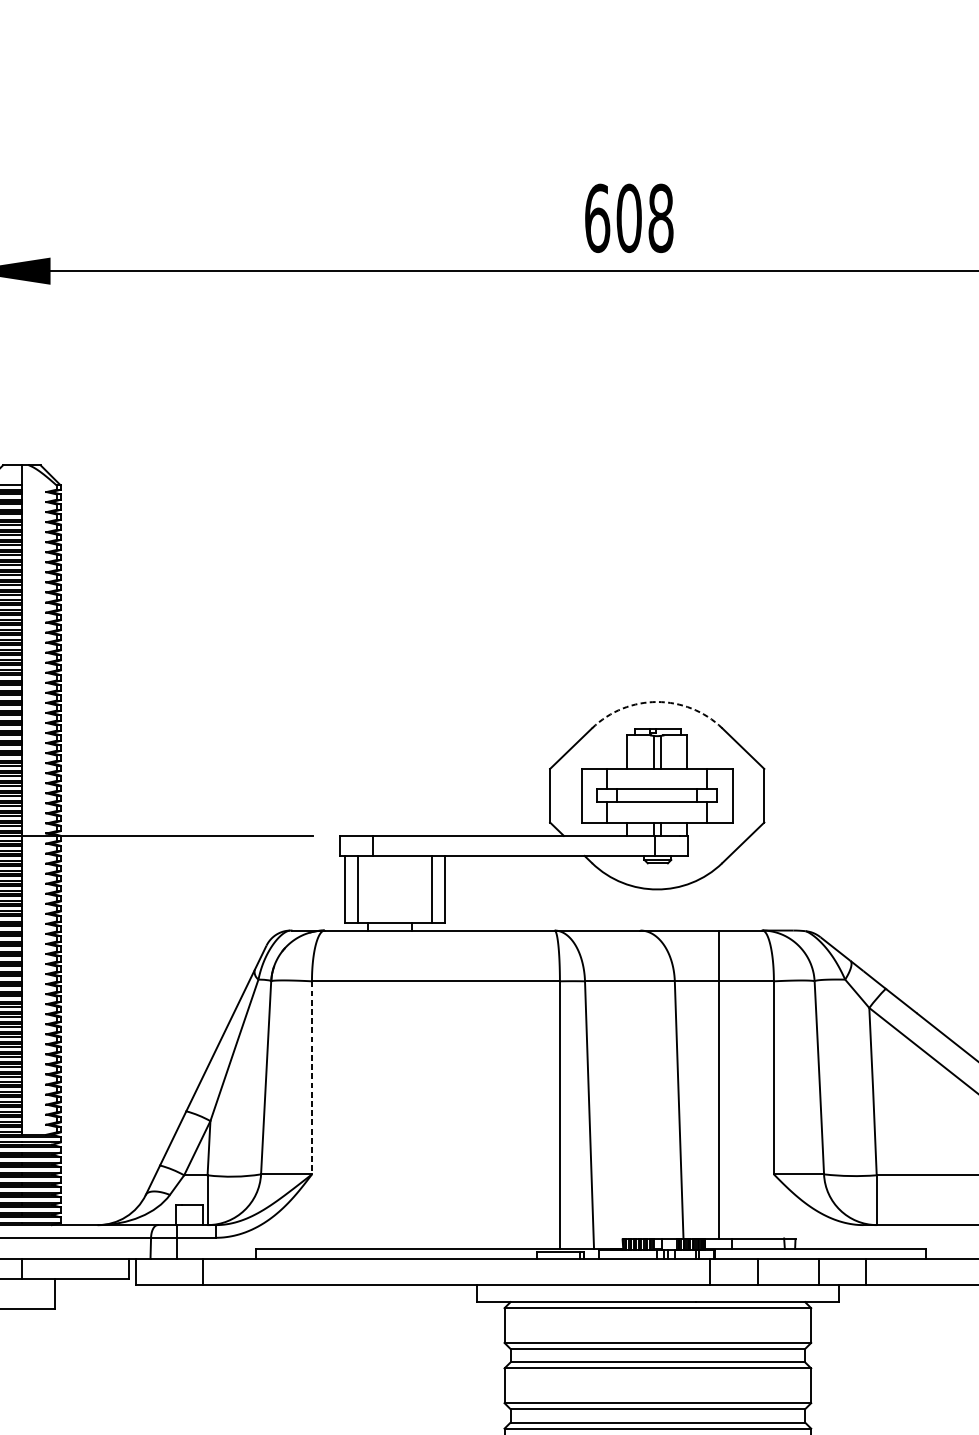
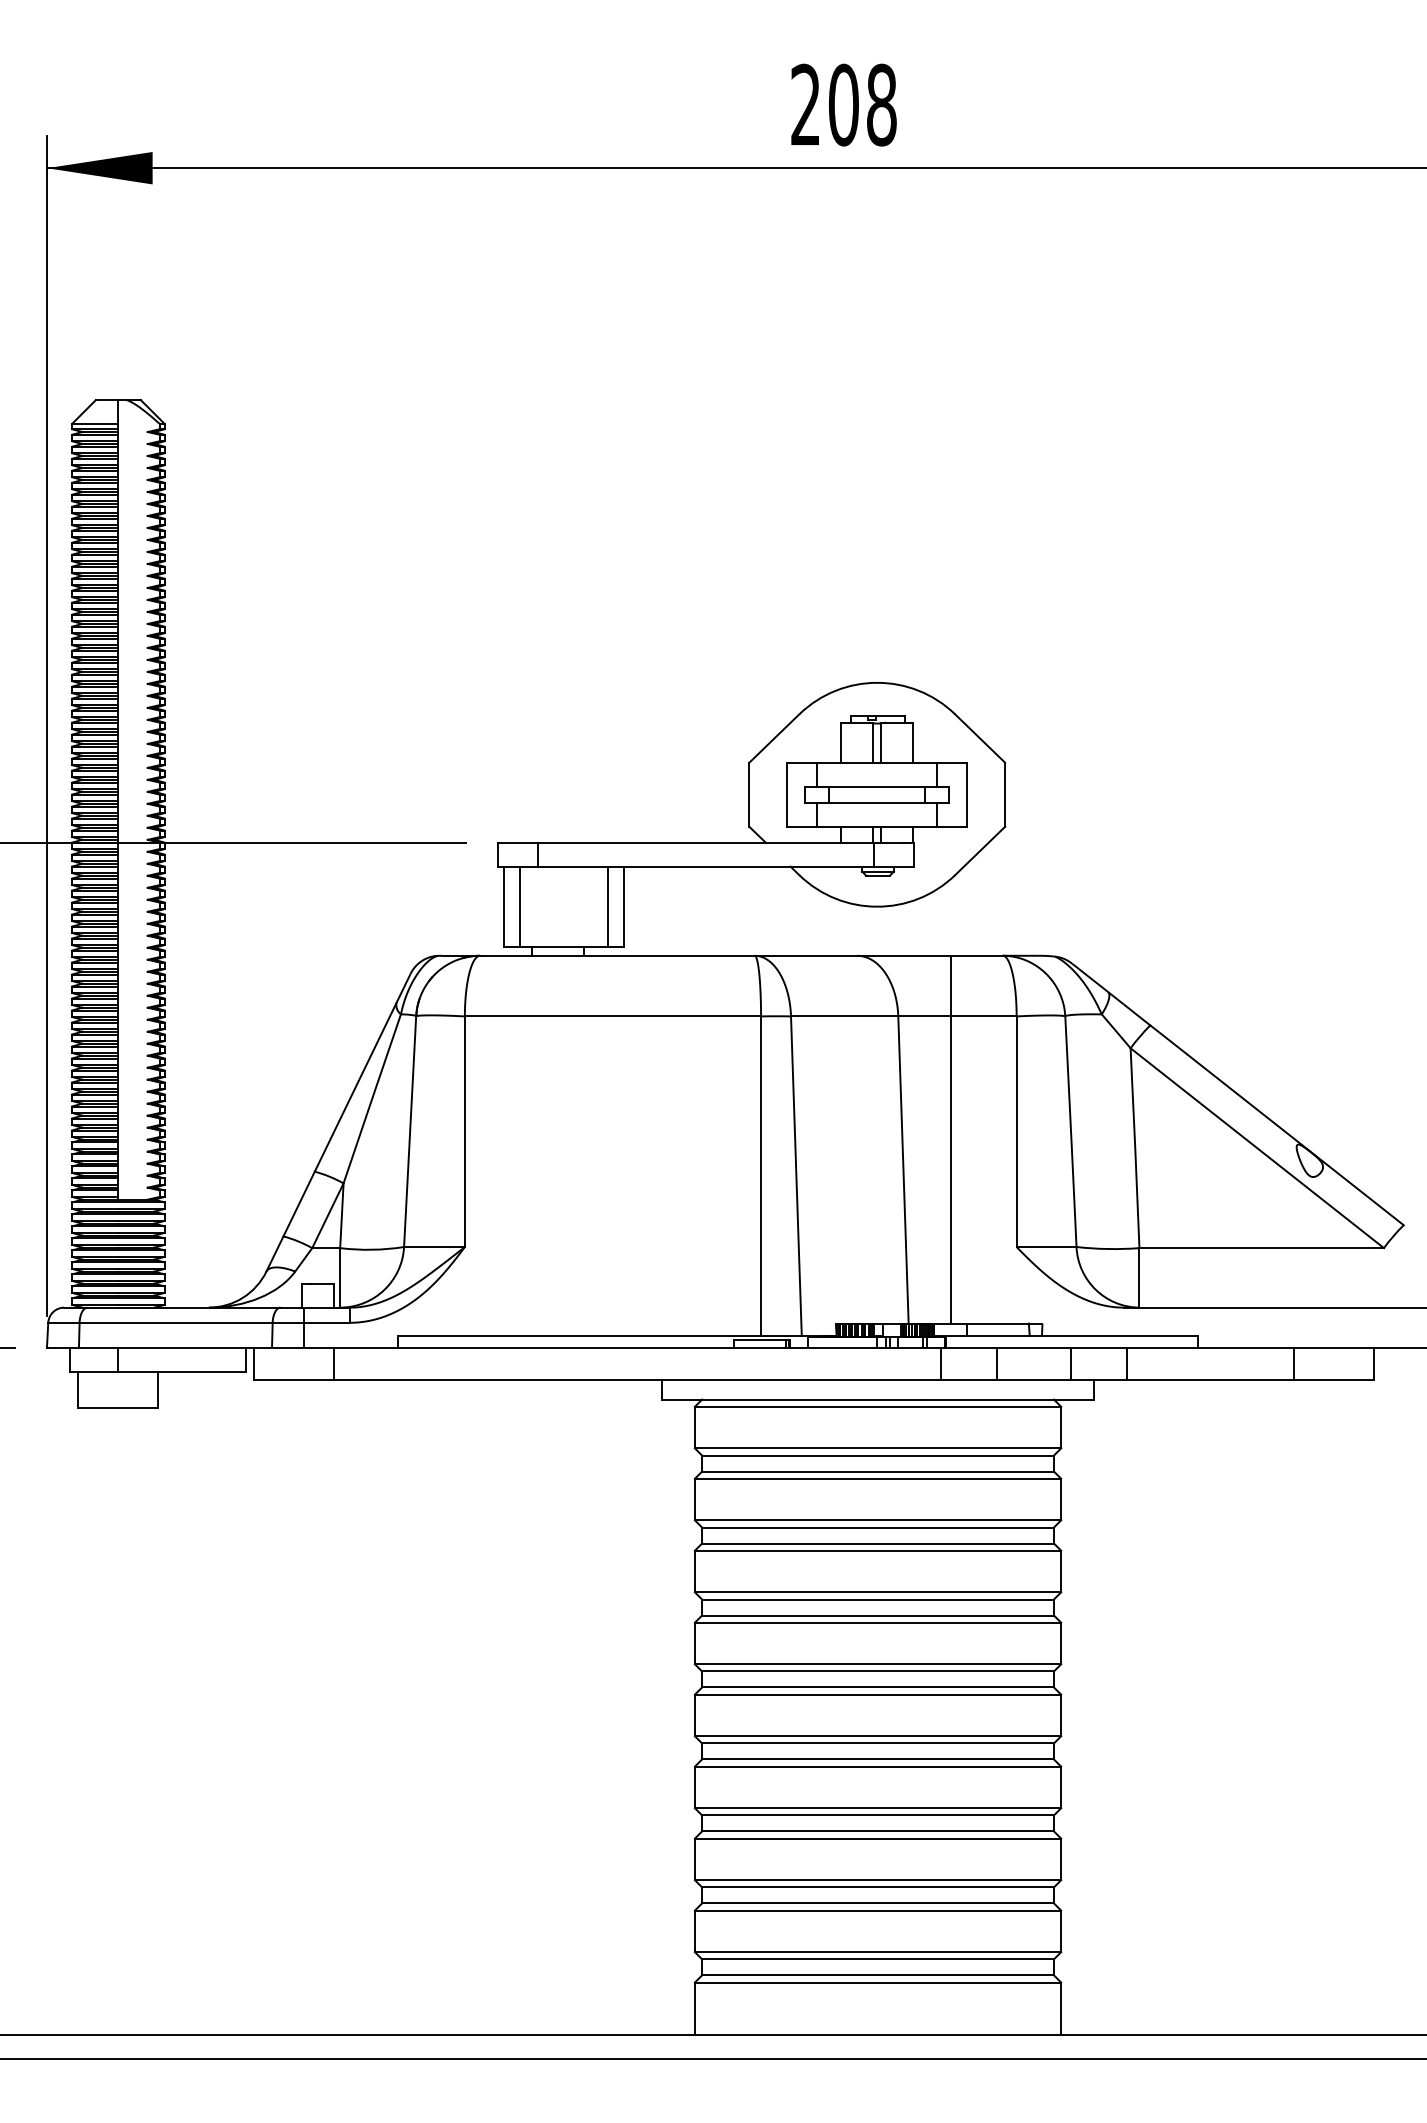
text: (597, 217) -> (806, 104), 608 -> 208
arc: (657, 701) -> (877, 682), dashed -> solid
line: (311, 1078) -> (464, 1132), dashed -> solid

